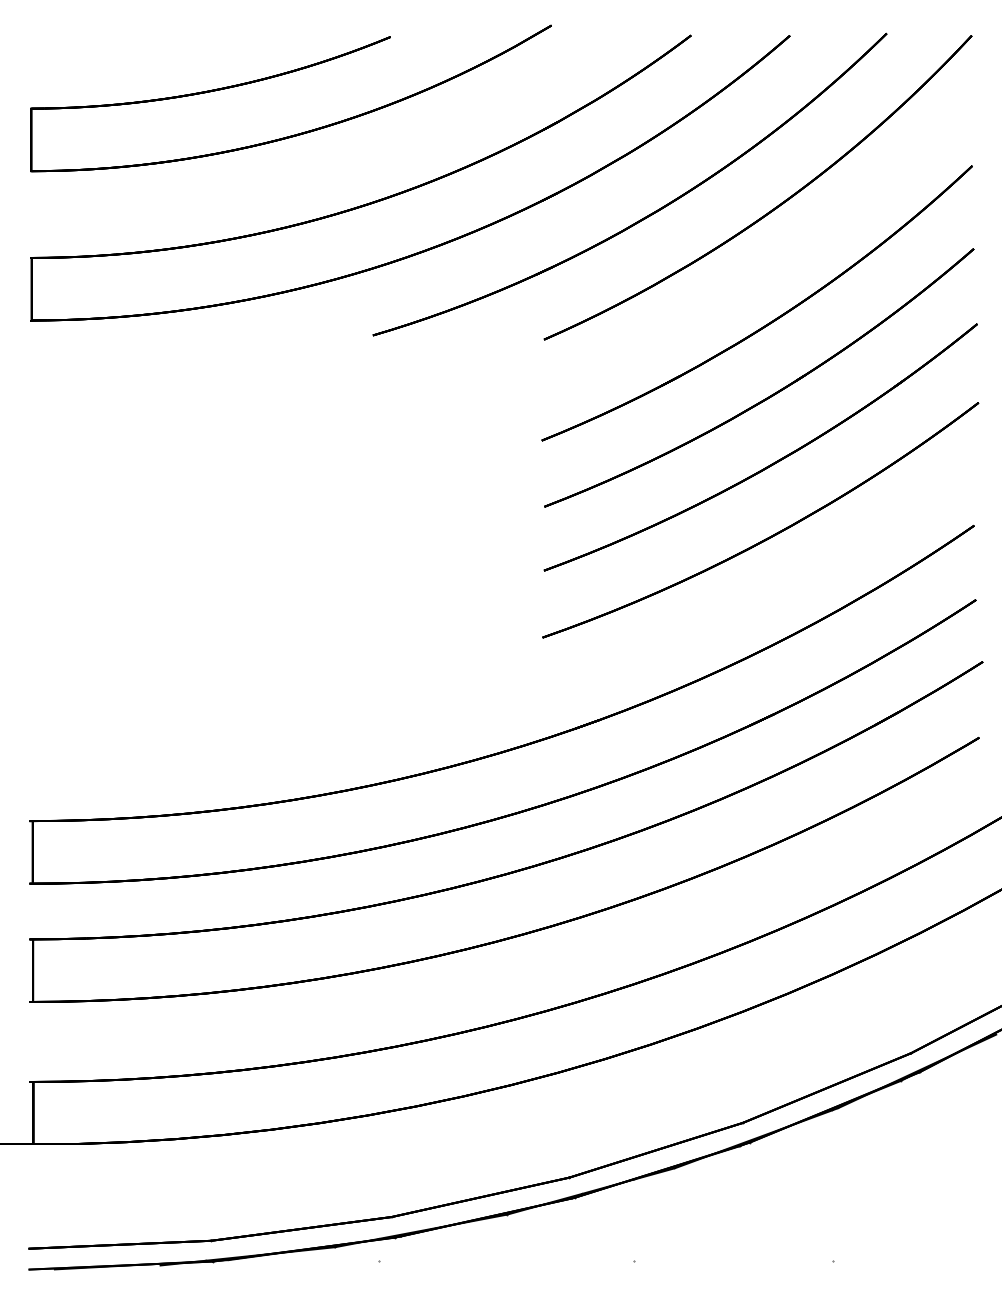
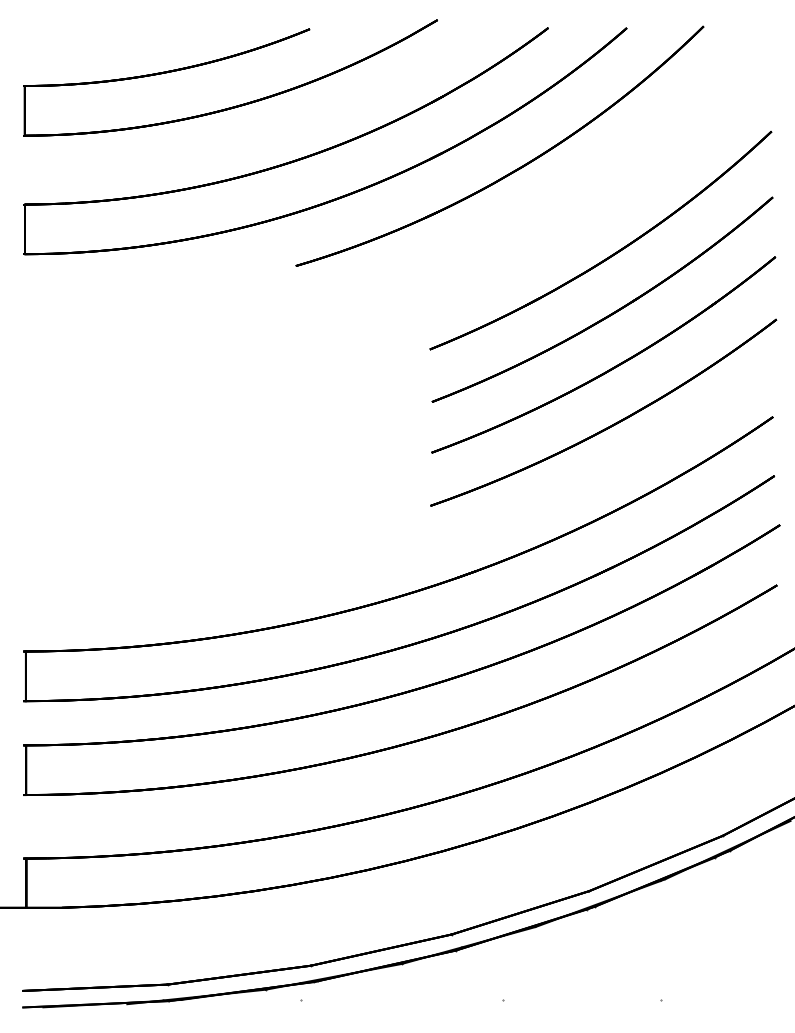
part: (771, 209) -> (612, 166), removed

